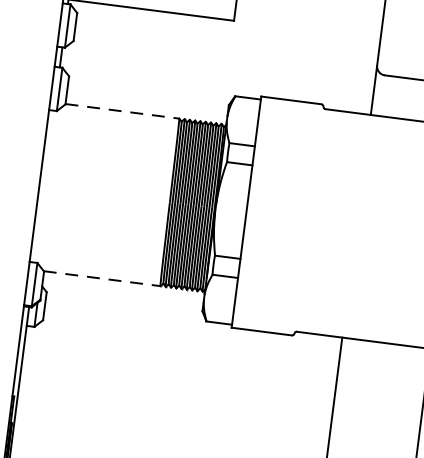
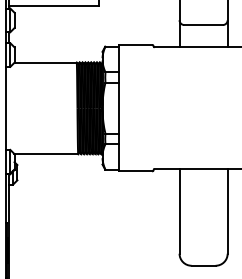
line: (123, 111) -> (46, 62), dashed -> solid
line: (102, 277) -> (46, 153), dashed -> solid

